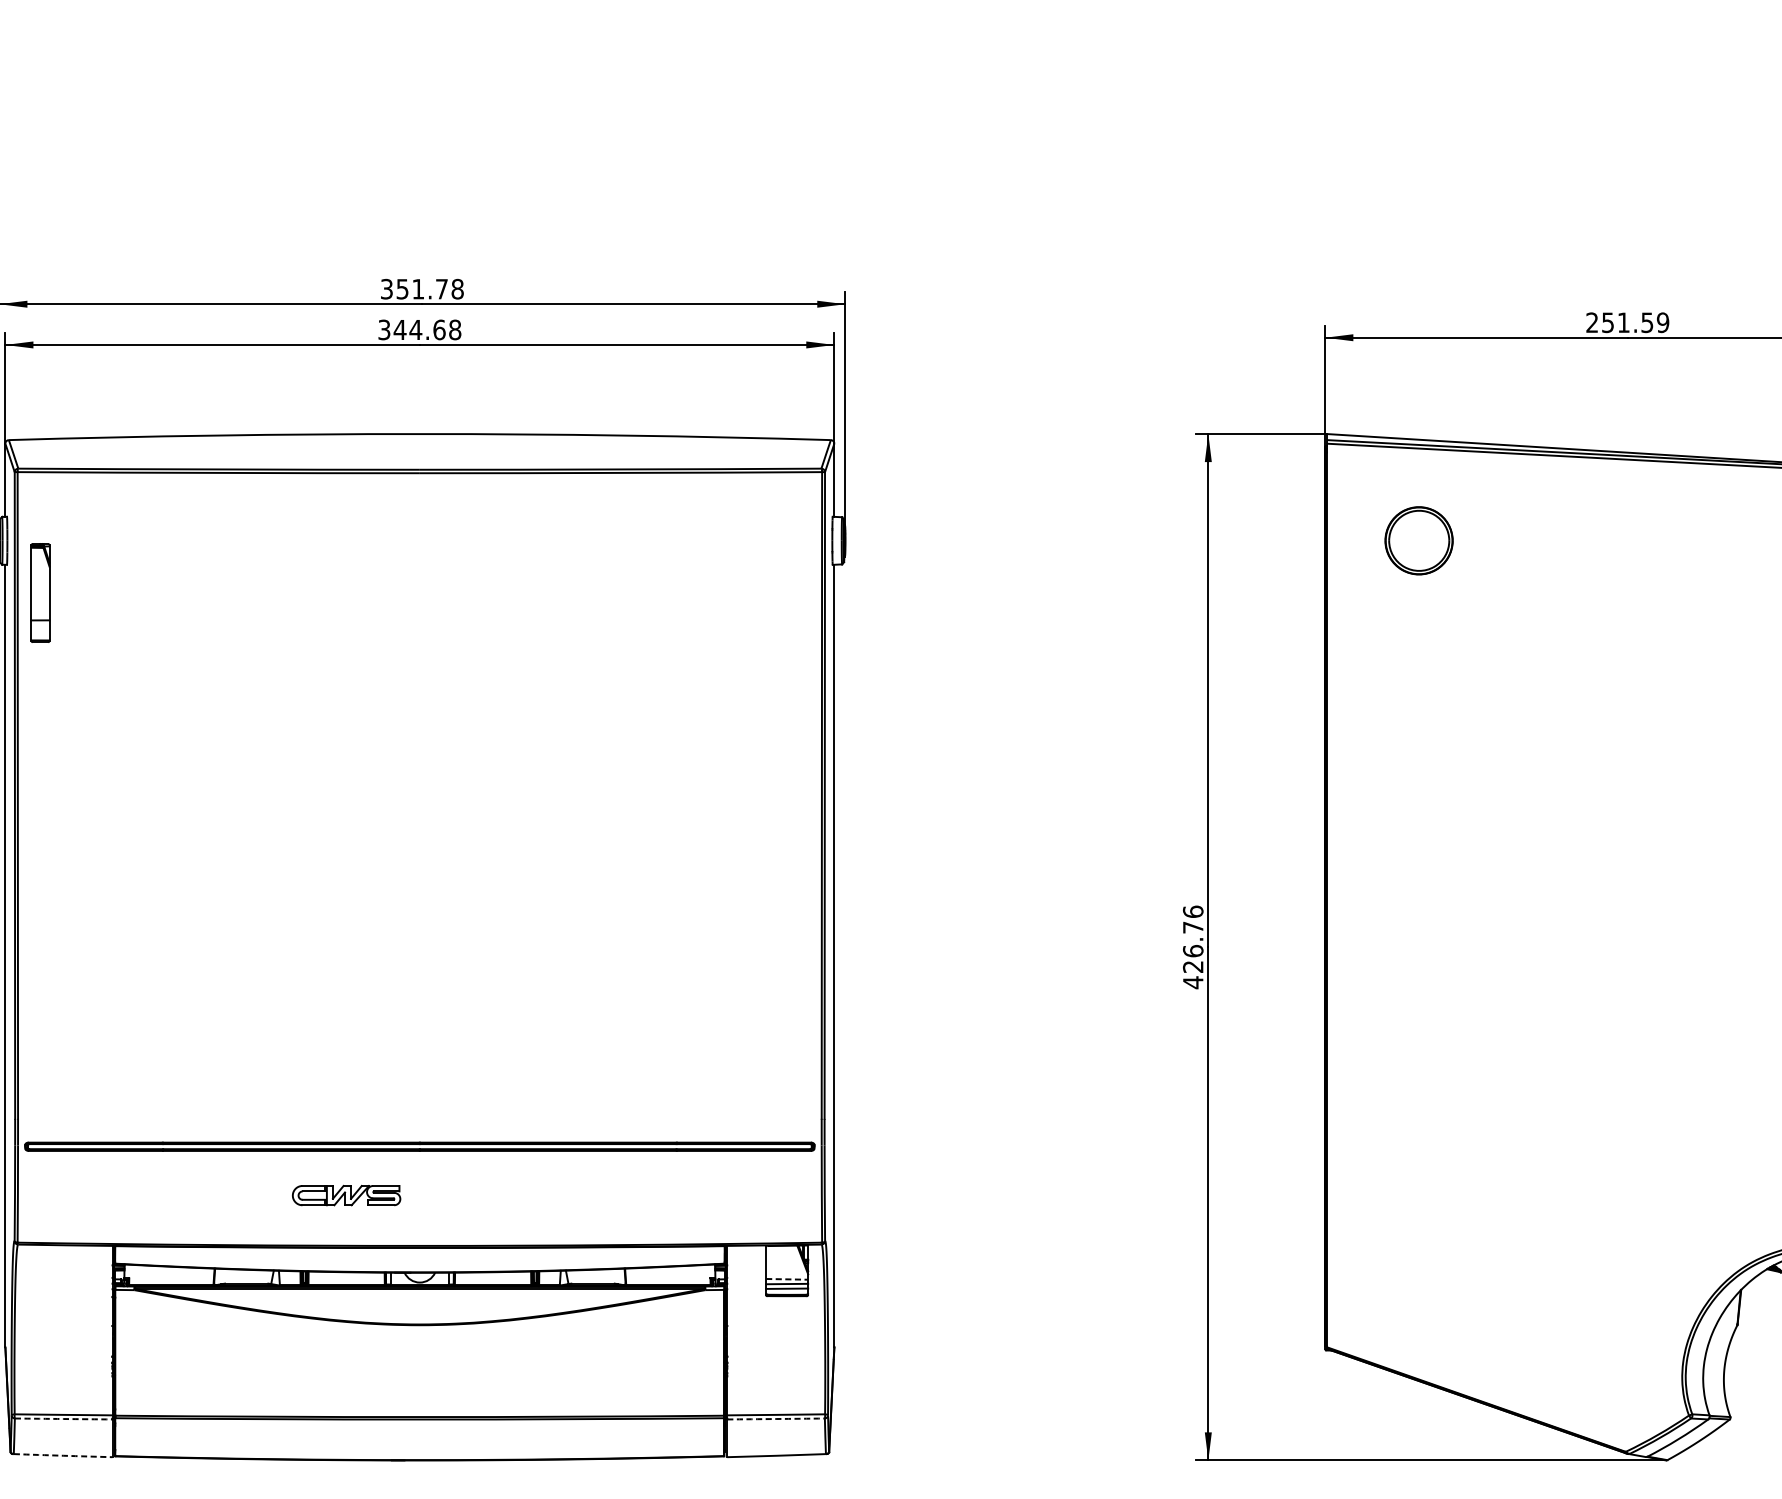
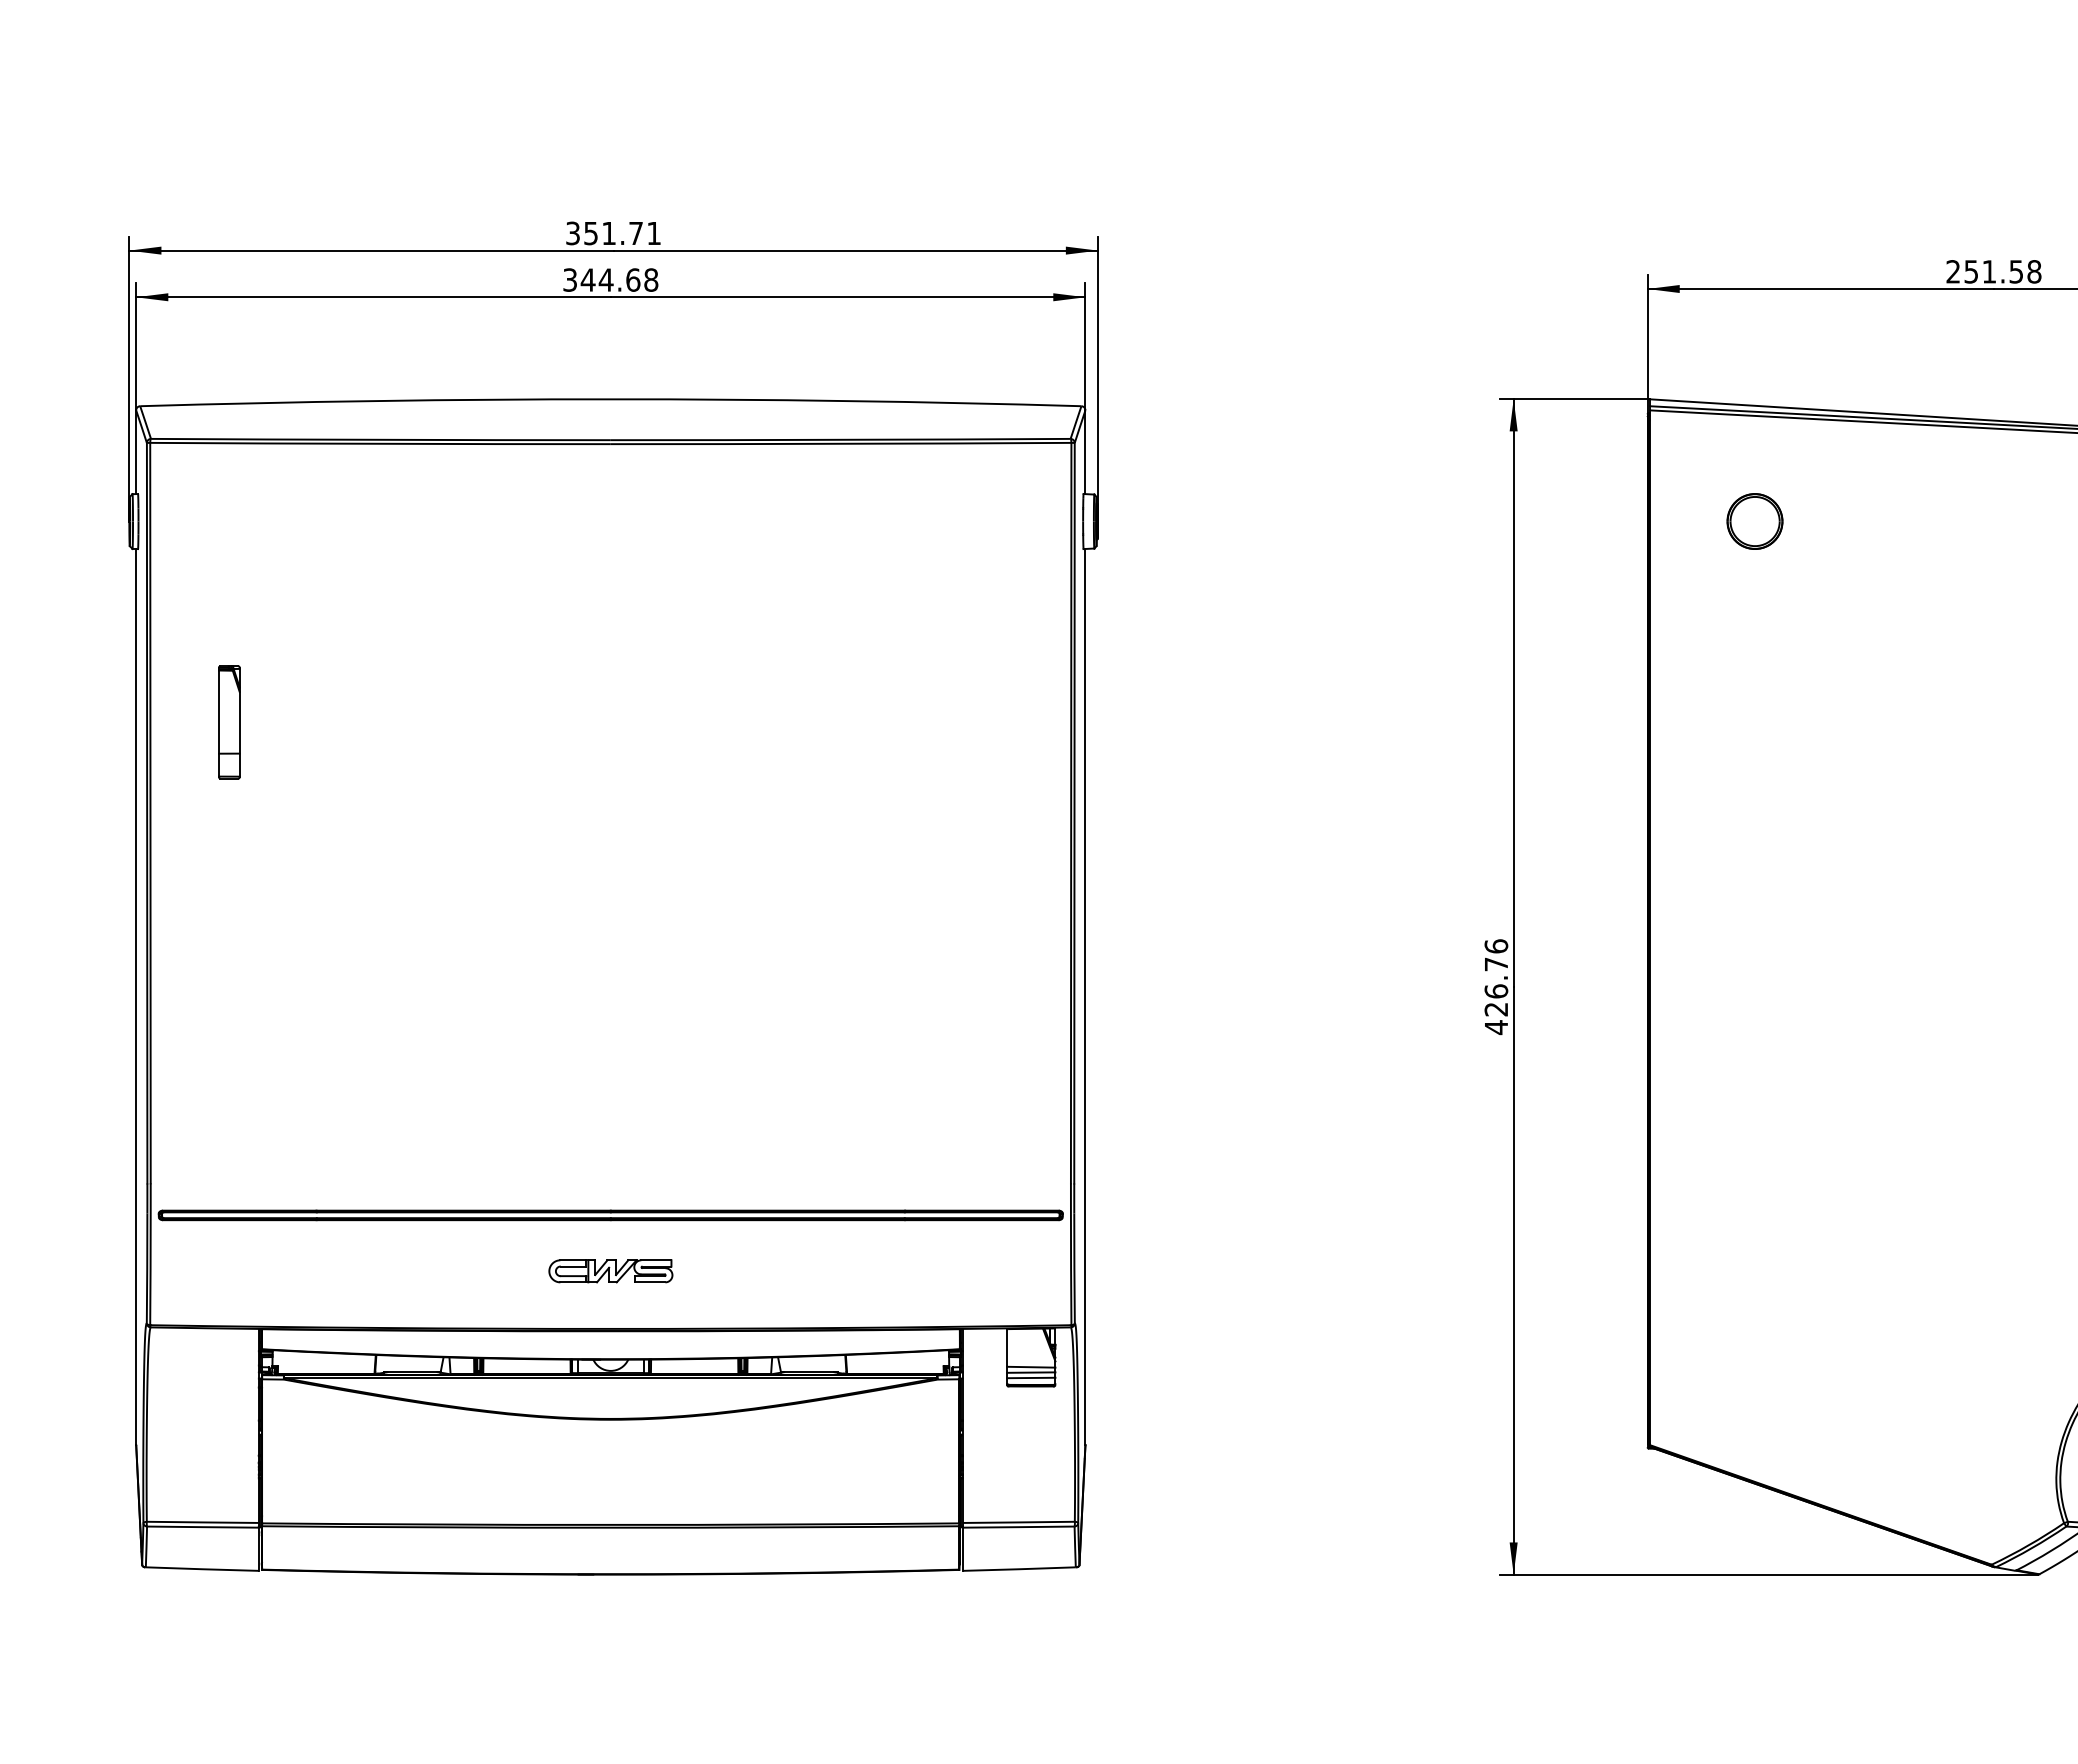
text: (458, 289) -> (654, 233), 351.78 -> 351.71
text: (1663, 322) -> (2034, 271), 251.59 -> 251.58
part: (1418, 540) -> (1754, 521), size x0.71
part: (40, 593) -> (229, 722), moved
part: (346, 1195) -> (610, 1271), moved
line: (787, 1279) -> (1031, 1367), dashed -> solid
arc: (63, 1419) -> (202, 1527), dashed -> solid
arc: (775, 1419) -> (1018, 1527), dashed -> solid
arc: (63, 1455) -> (202, 1569), dashed -> solid

